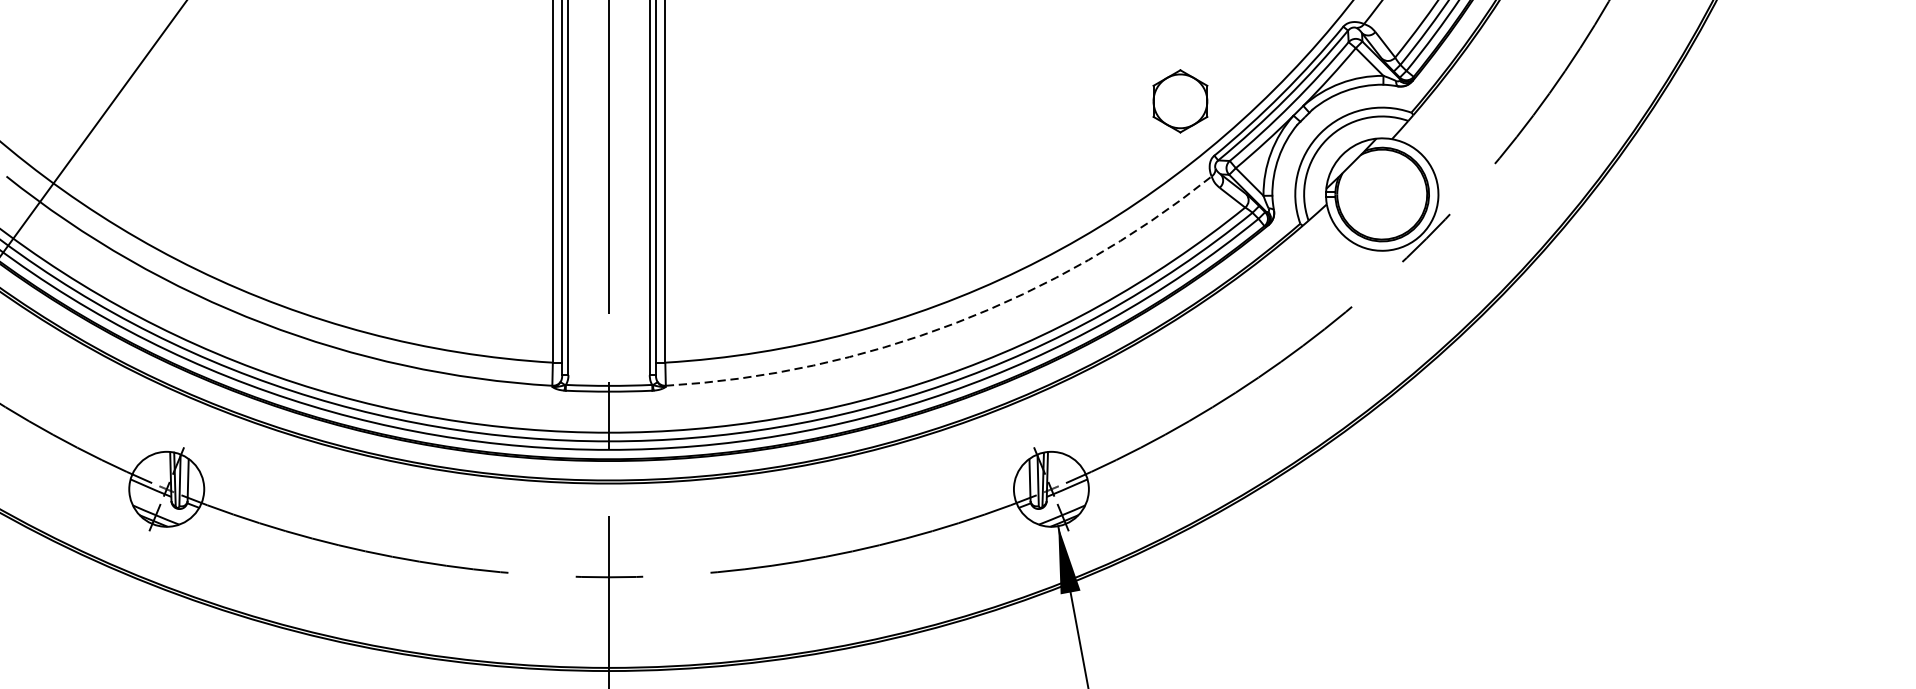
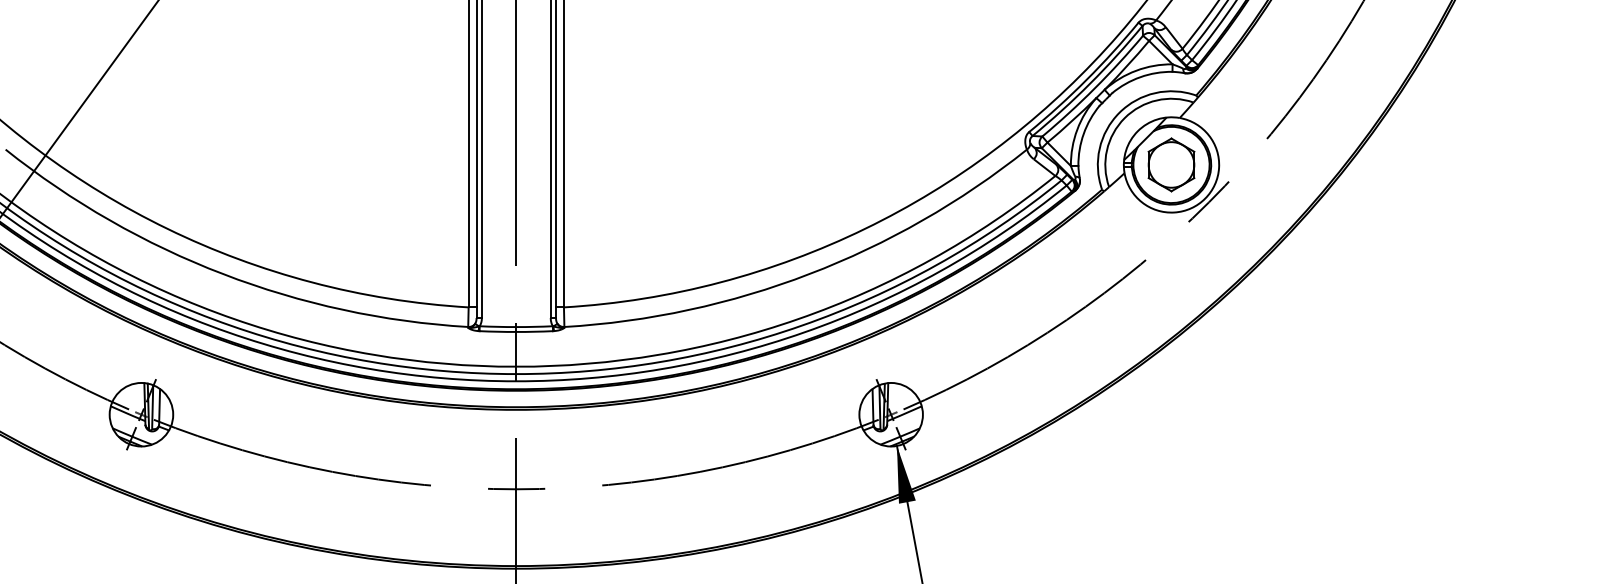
part: (1180, 100) -> (1171, 164), moved
arc: (955, 323) -> (809, 274), dashed -> solid

